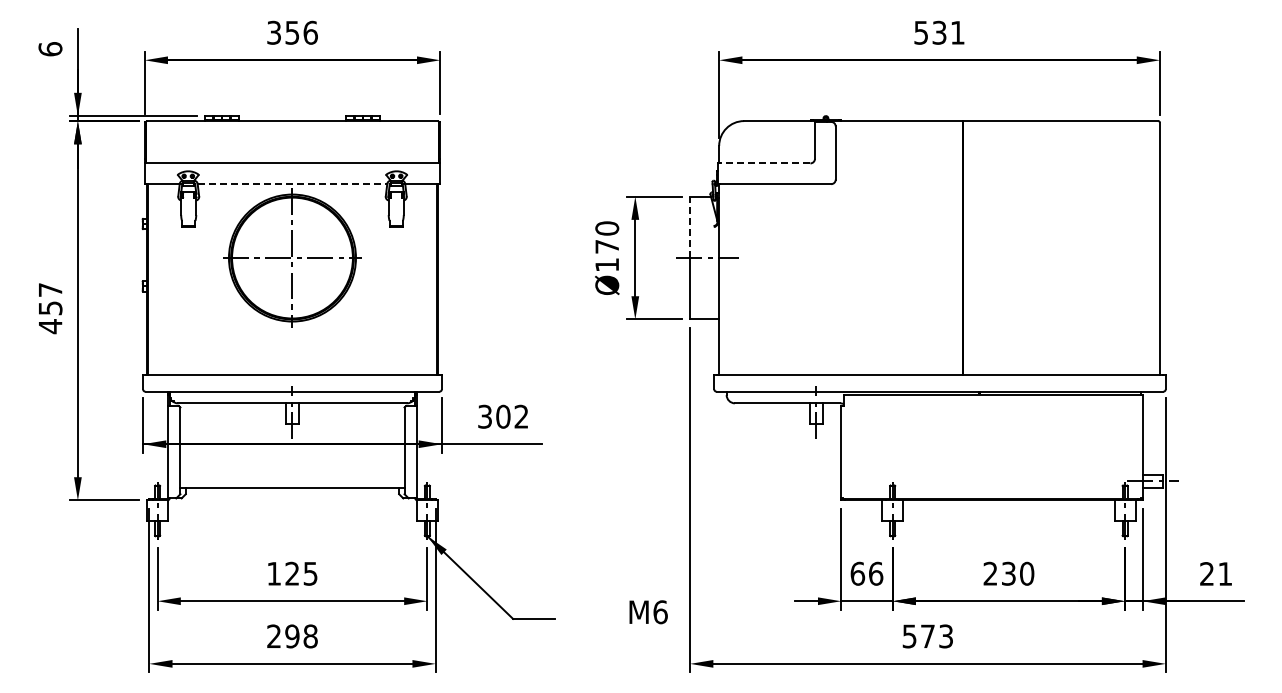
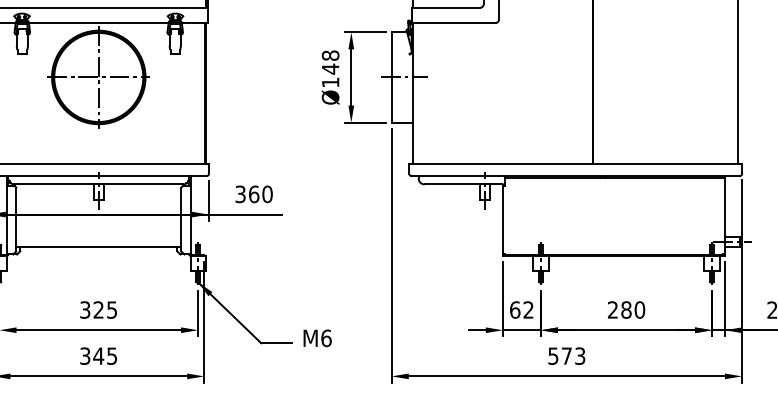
line: (764, 163) -> (446, 7), dashed -> solid
line: (292, 184) -> (98, 23), dashed -> solid
line: (690, 227) -> (391, 54), dashed -> solid
text: (606, 237) -> (330, 62), Ø170 -> Ø148
text: (512, 416) -> (260, 194), 302 -> 360
text: (273, 573) -> (84, 309), 125 -> 325
text: (876, 573) -> (528, 309), 66 -> 62
text: (1008, 573) -> (626, 309), 230 -> 280
text: (648, 612) -> (317, 338), moved
text: (292, 636) -> (98, 356), 298 -> 345

